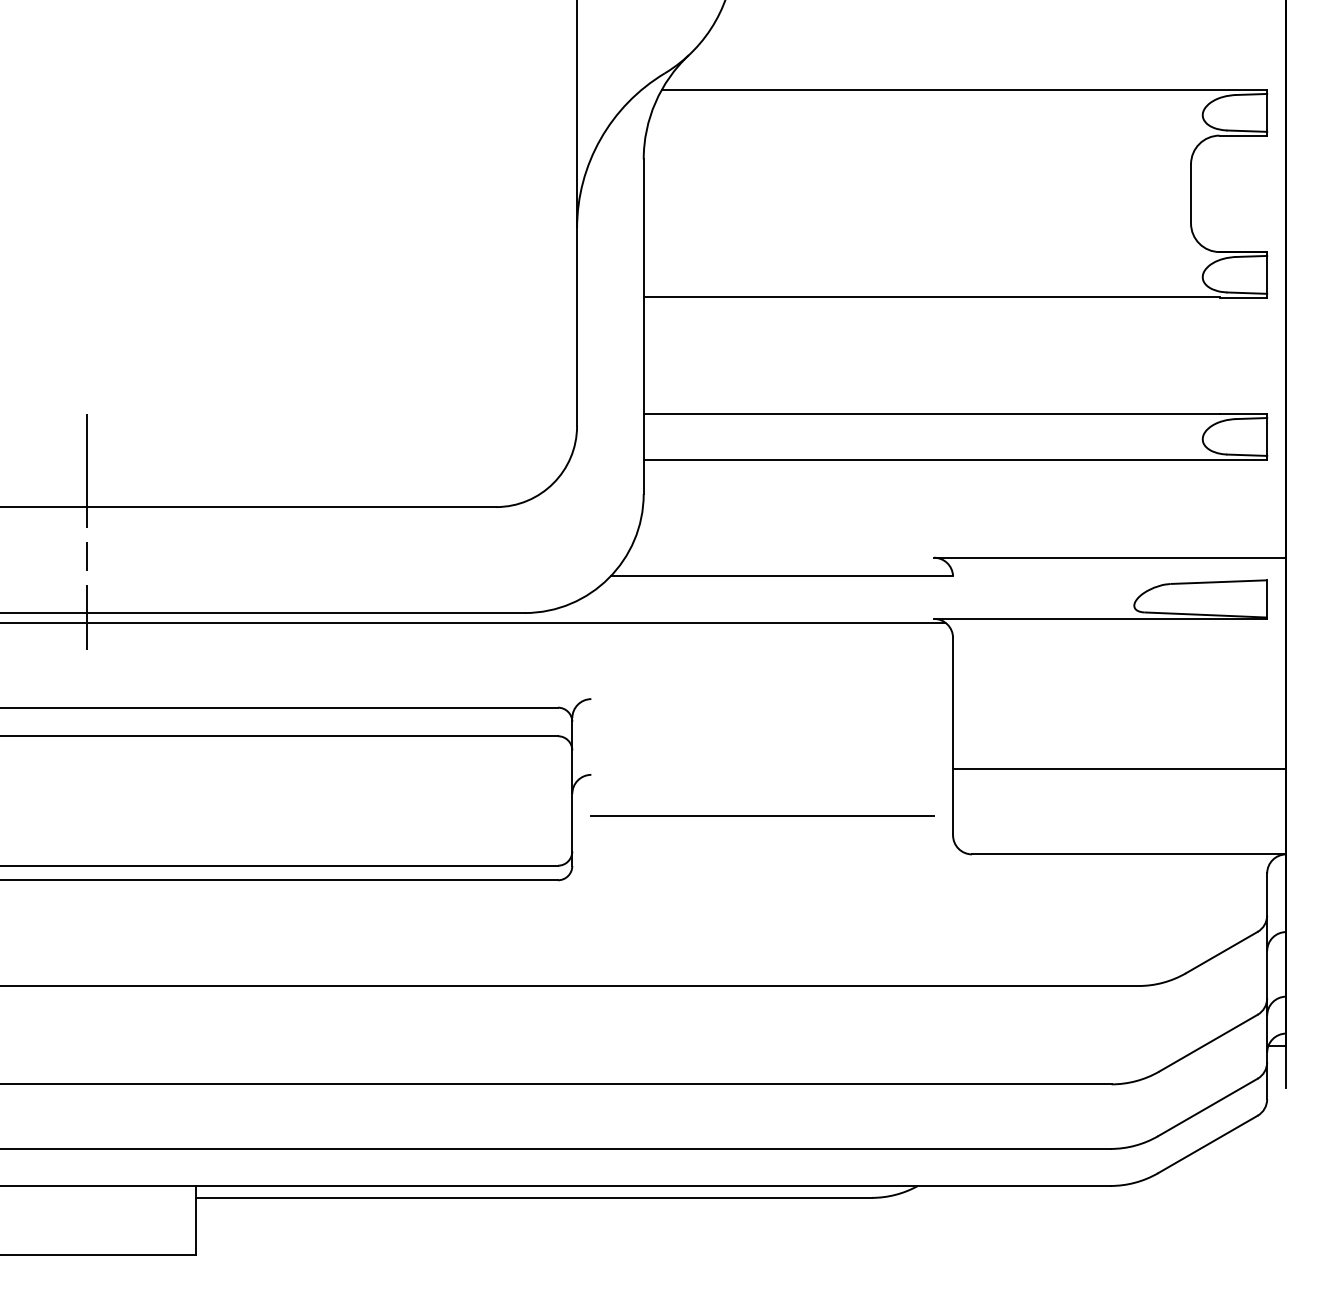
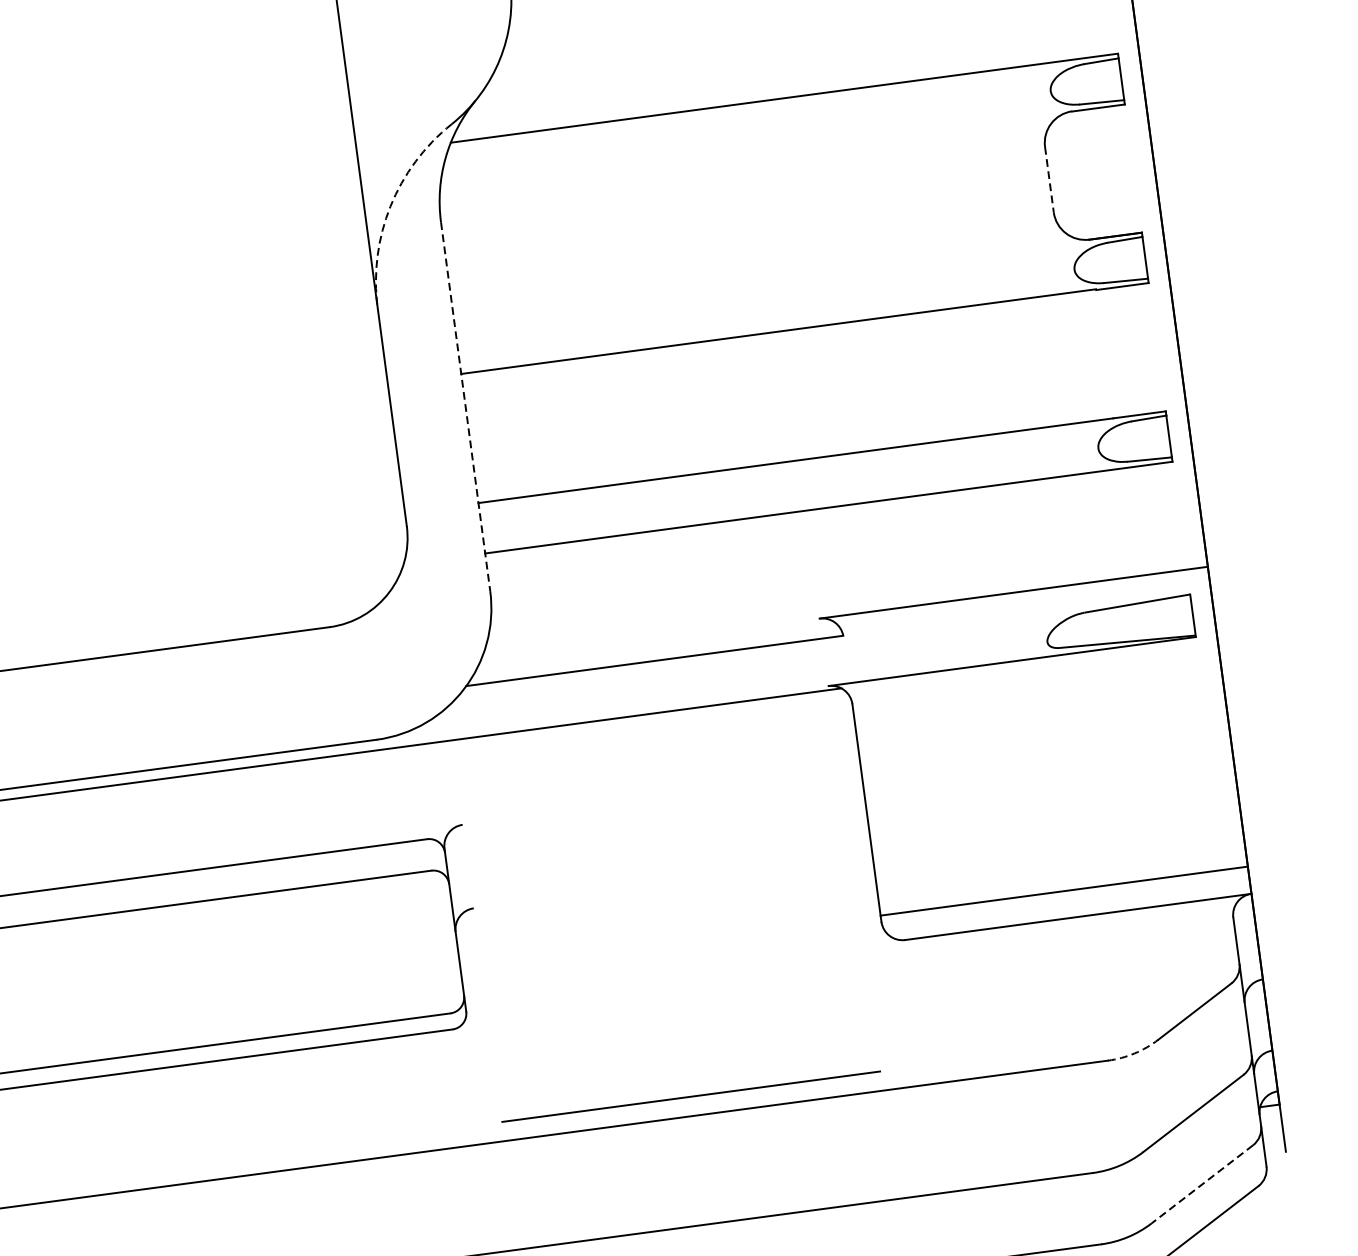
arc: (600, 139) -> (390, 206), solid -> dashed
line: (1191, 193) -> (1049, 179), solid -> dashed
line: (643, 327) -> (465, 407), solid -> dashed
line: (1119, 768) -> (1064, 890), moved
line: (762, 815) -> (690, 1096), moved
arc: (1163, 982) -> (1135, 1053), solid -> dashed
line: (1207, 1107) -> (1201, 1184), solid -> dashed

